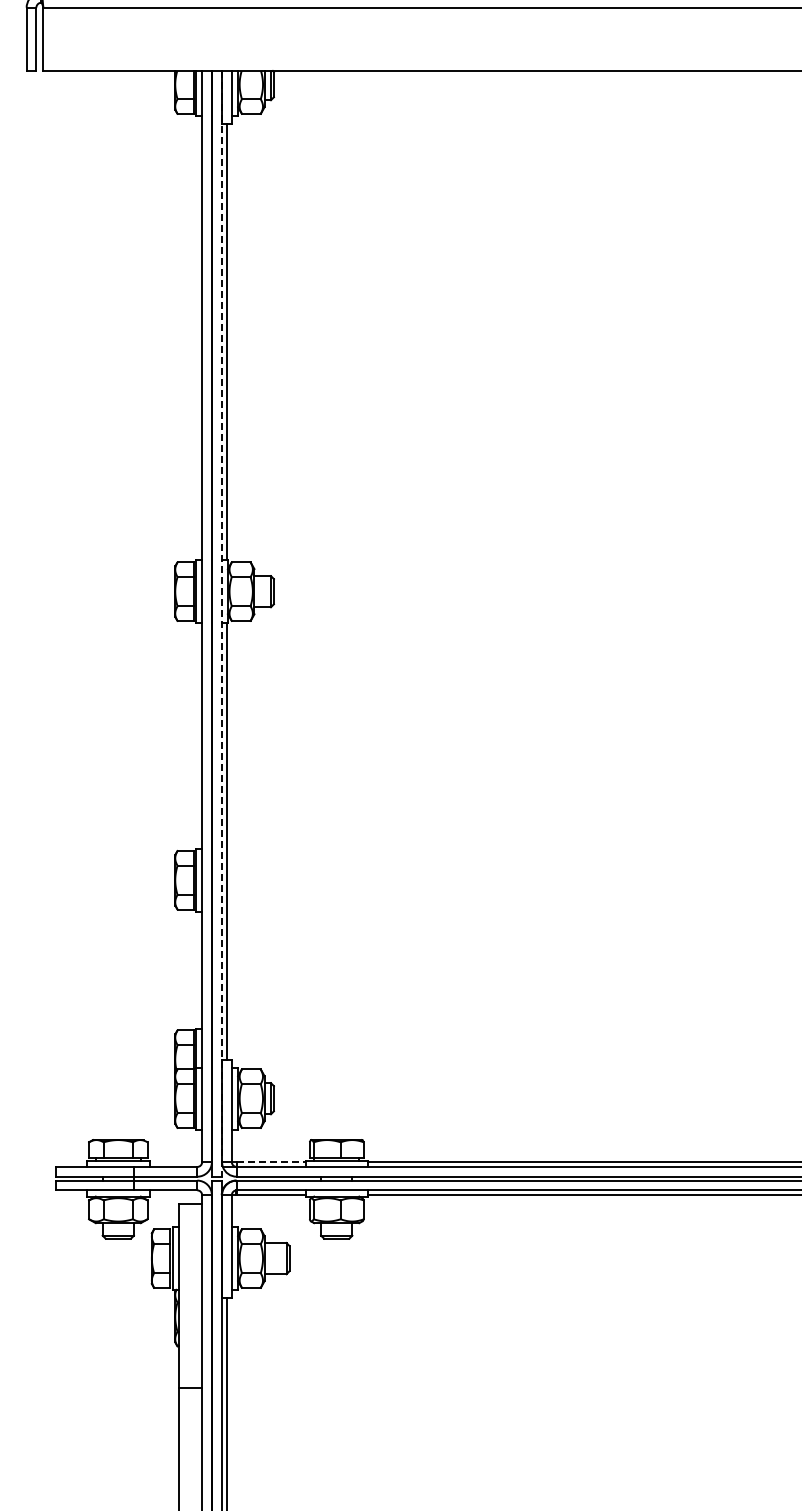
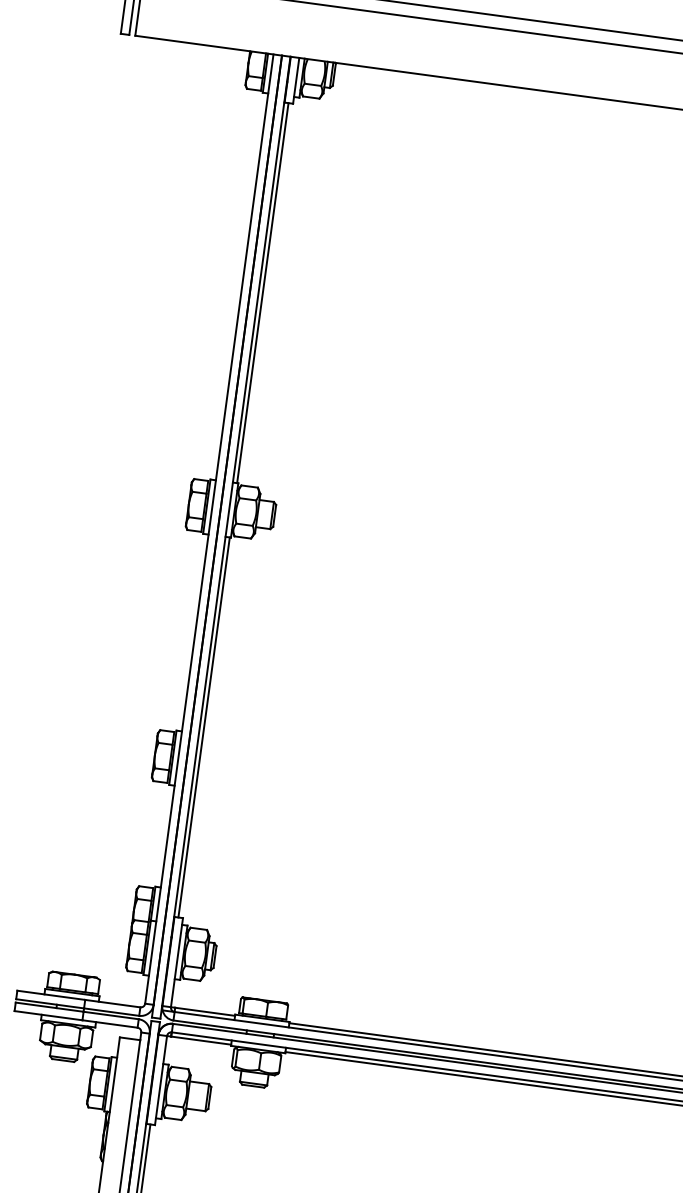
line: (221, 623) -> (225, 537), dashed -> solid
line: (271, 1162) -> (205, 1012), dashed -> solid

